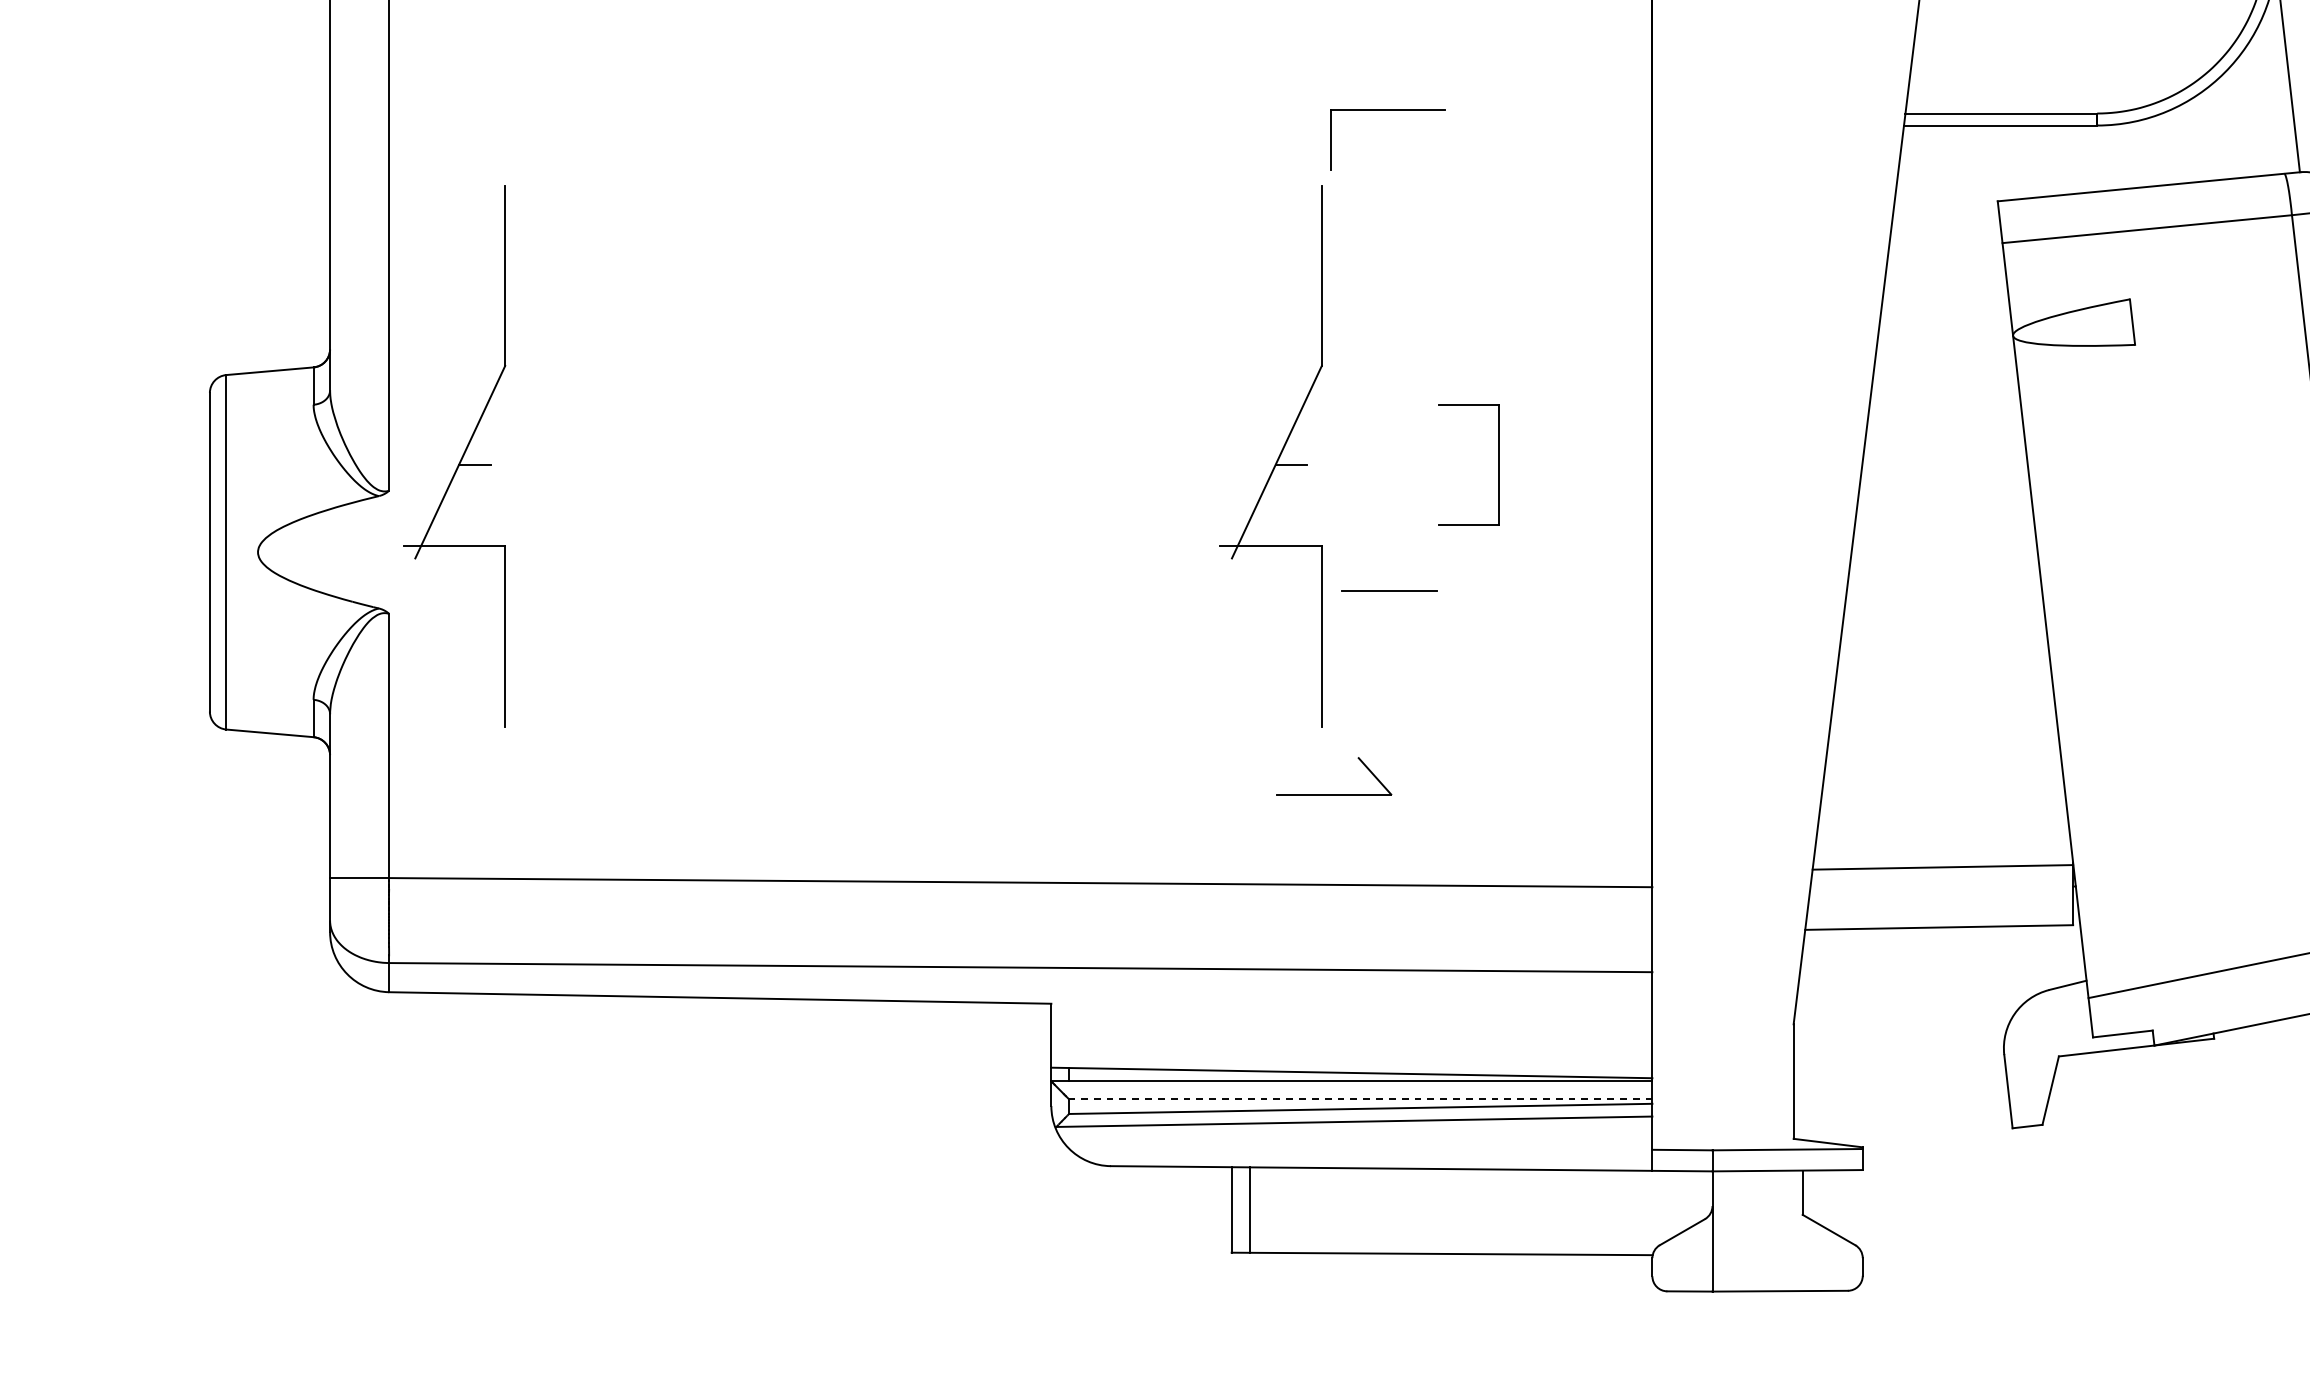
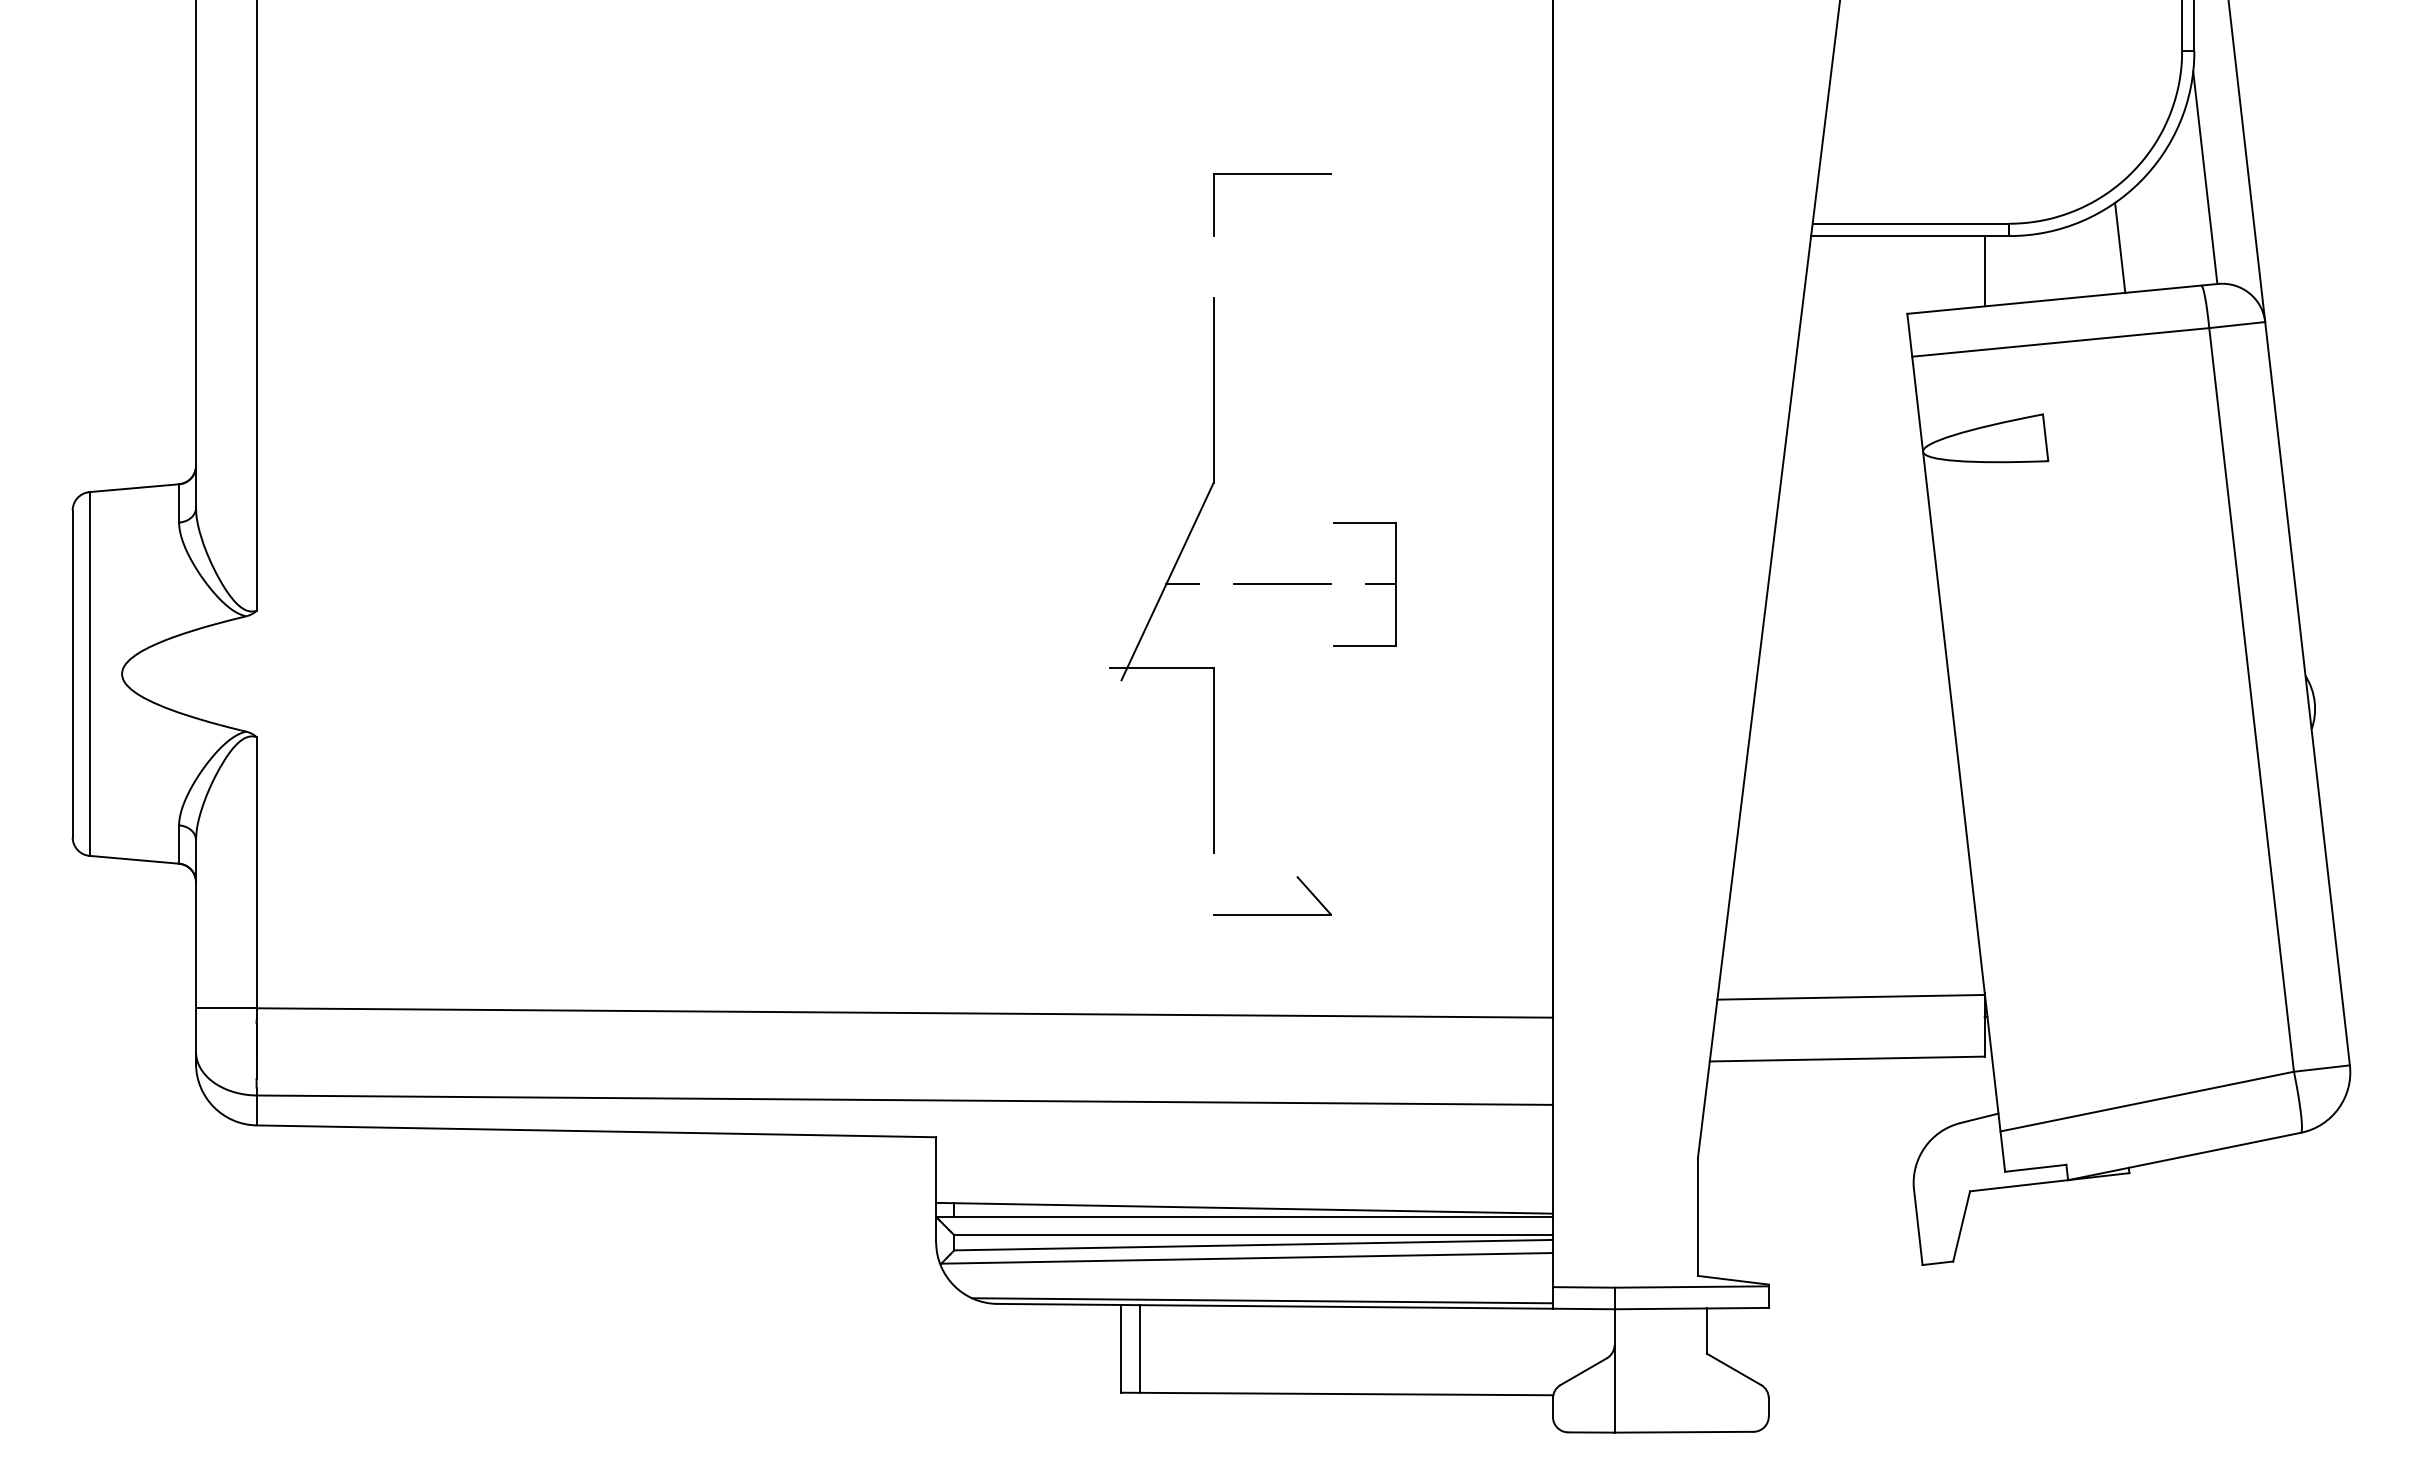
part: (1387, 110) -> (1272, 174), moved
line: (2205, 136) -> (2120, 247), added
line: (2072, 160) -> (1984, 271), added
part: (460, 460) -> (329, 579), removed
line: (1484, 465) -> (1380, 584), added
line: (1388, 590) -> (1282, 583), moved
part: (1334, 794) -> (1272, 914), moved
line: (1360, 1099) -> (1253, 1235), dashed -> solid
line: (1369, 1162) -> (1262, 1300), added

